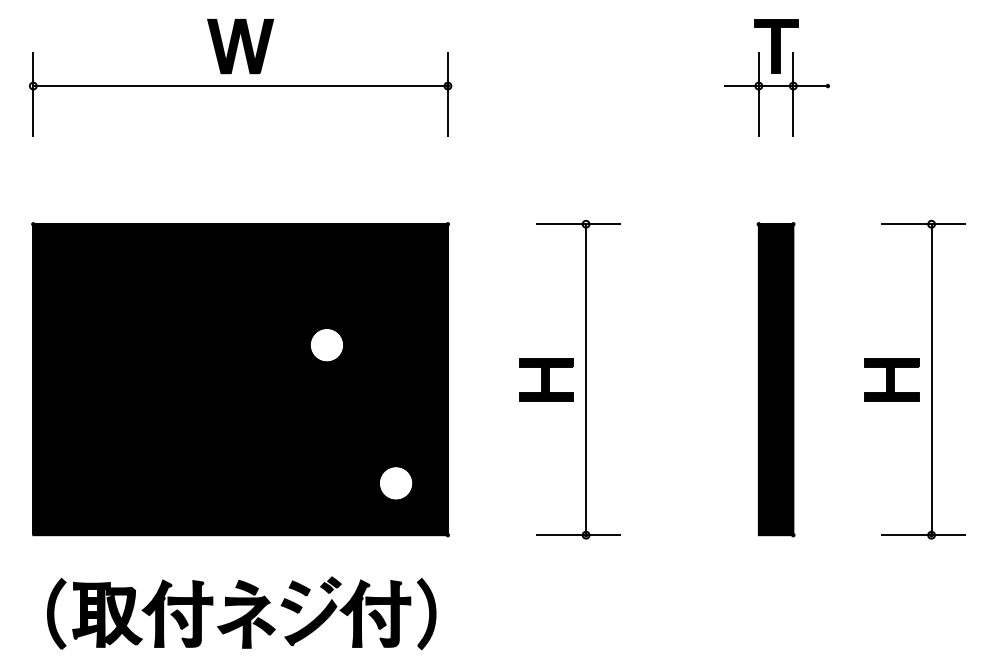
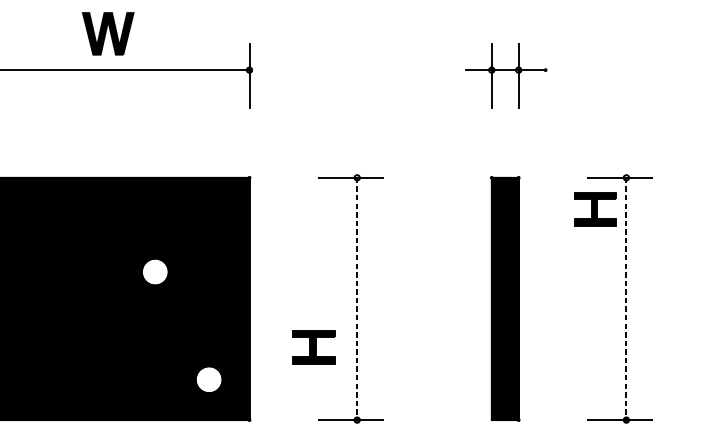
part: (240, 46) -> (108, 33), moved
part: (776, 46) -> (505, 39), removed
part: (546, 379) -> (313, 347), moved
part: (891, 379) -> (595, 209), moved
line: (586, 380) -> (357, 299), solid -> dashed
line: (931, 380) -> (626, 299), solid -> dashed

